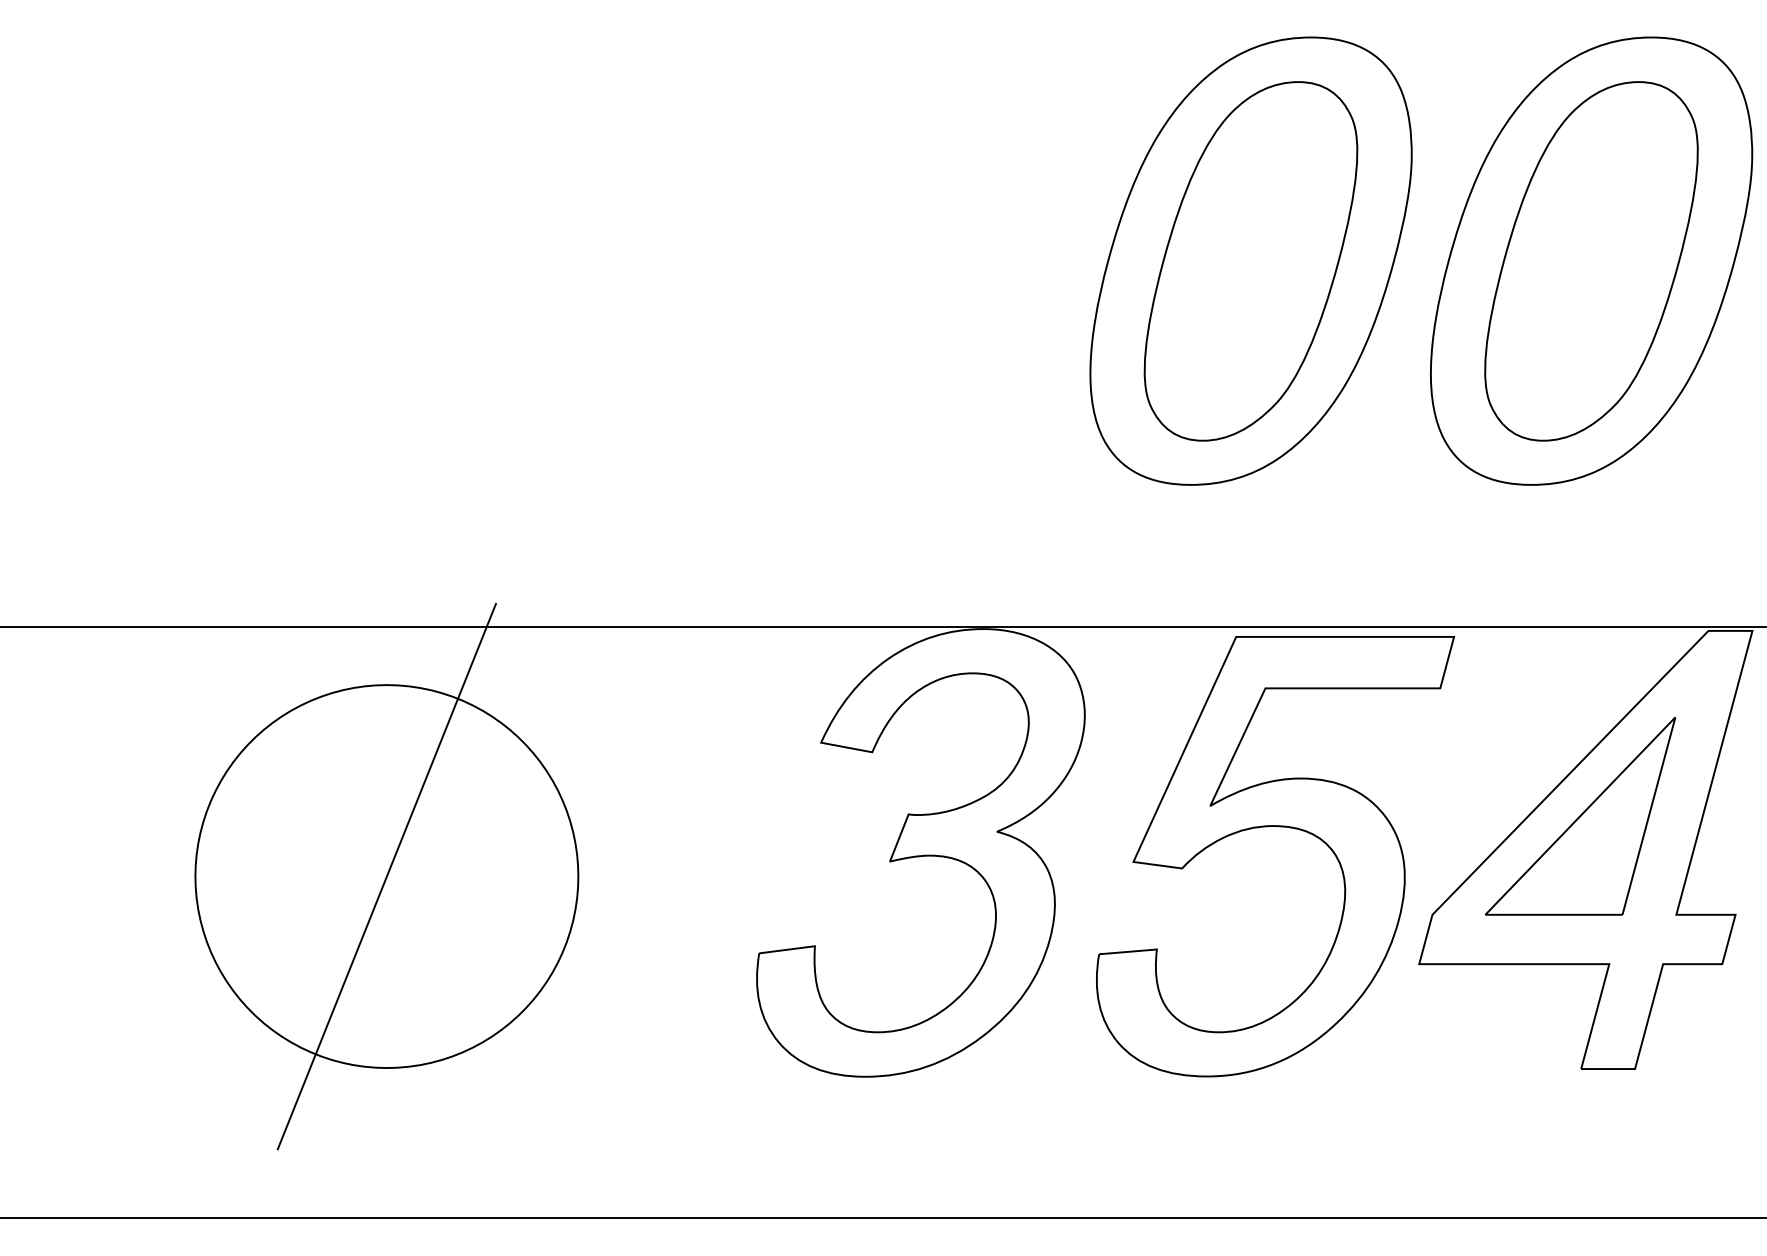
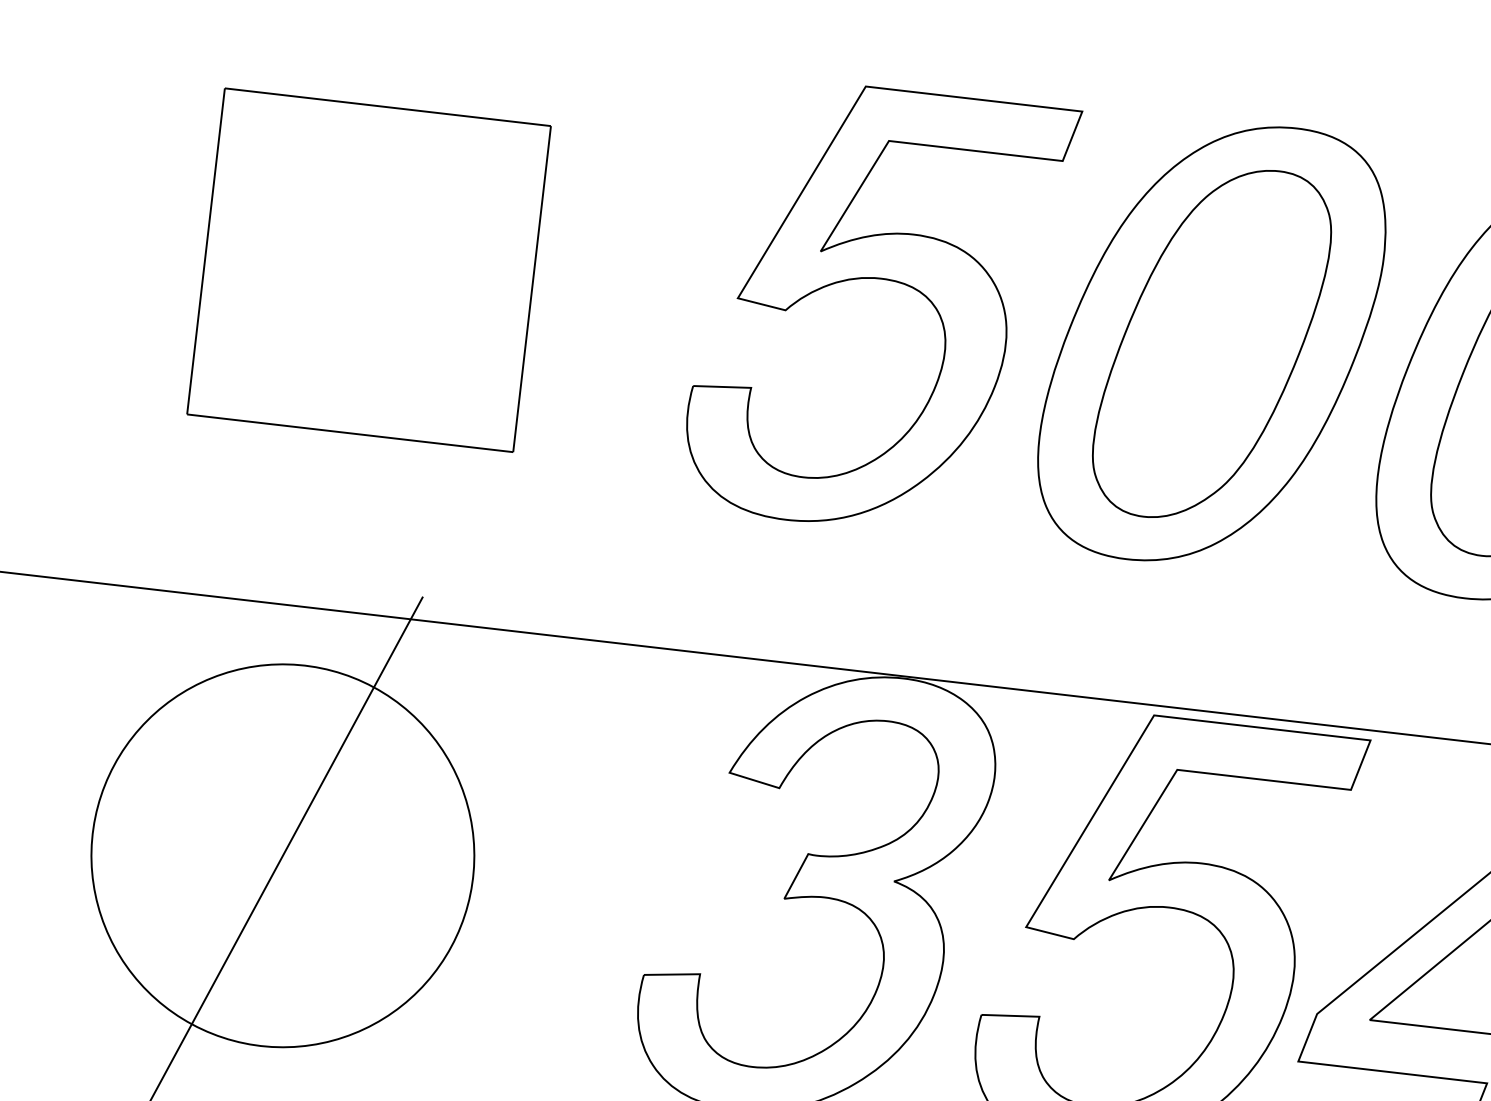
part: (916, 235) -> (882, 279), added
part: (404, 284) -> (368, 269), added

